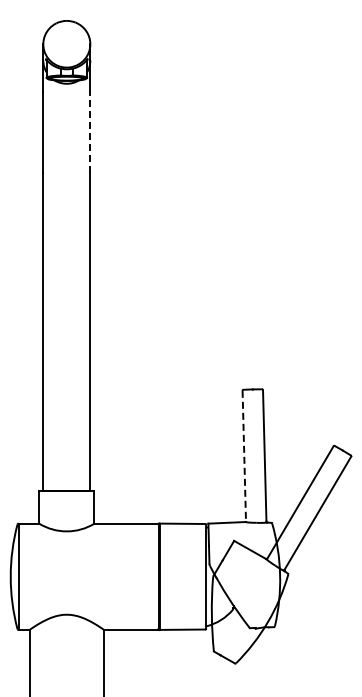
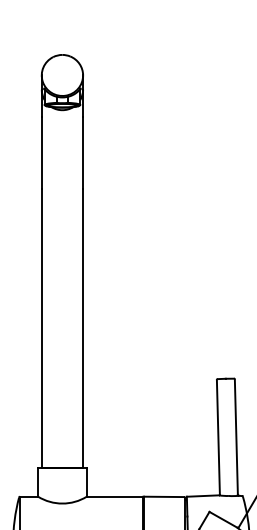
line: (90, 132) -> (83, 153), dashed -> solid
line: (244, 456) -> (218, 437), dashed -> solid

